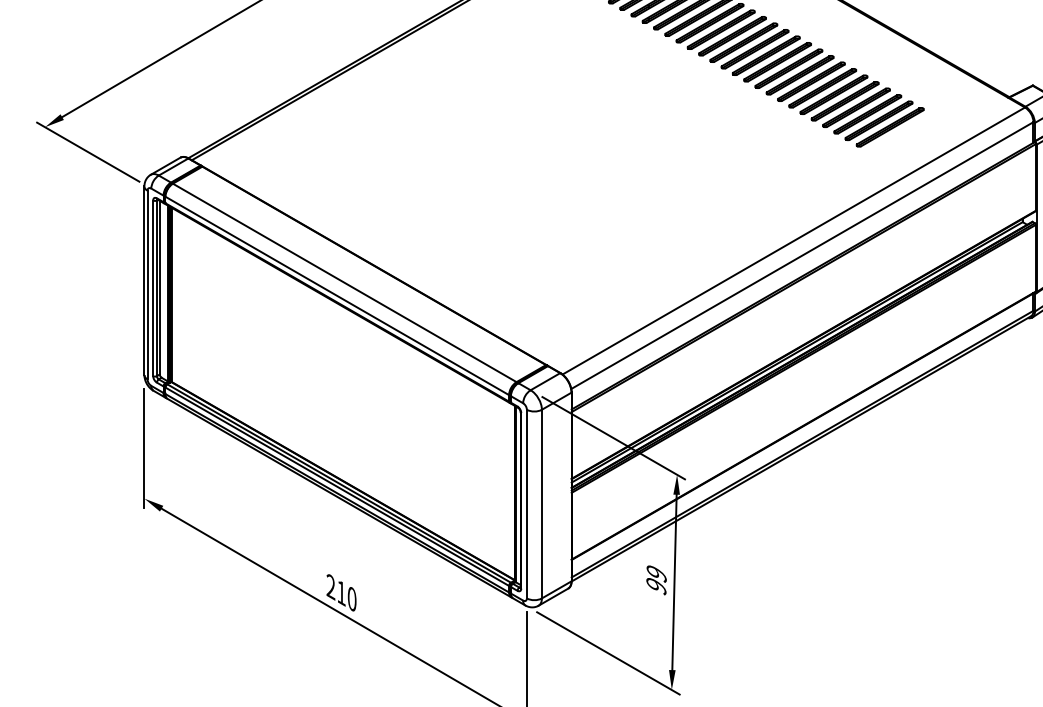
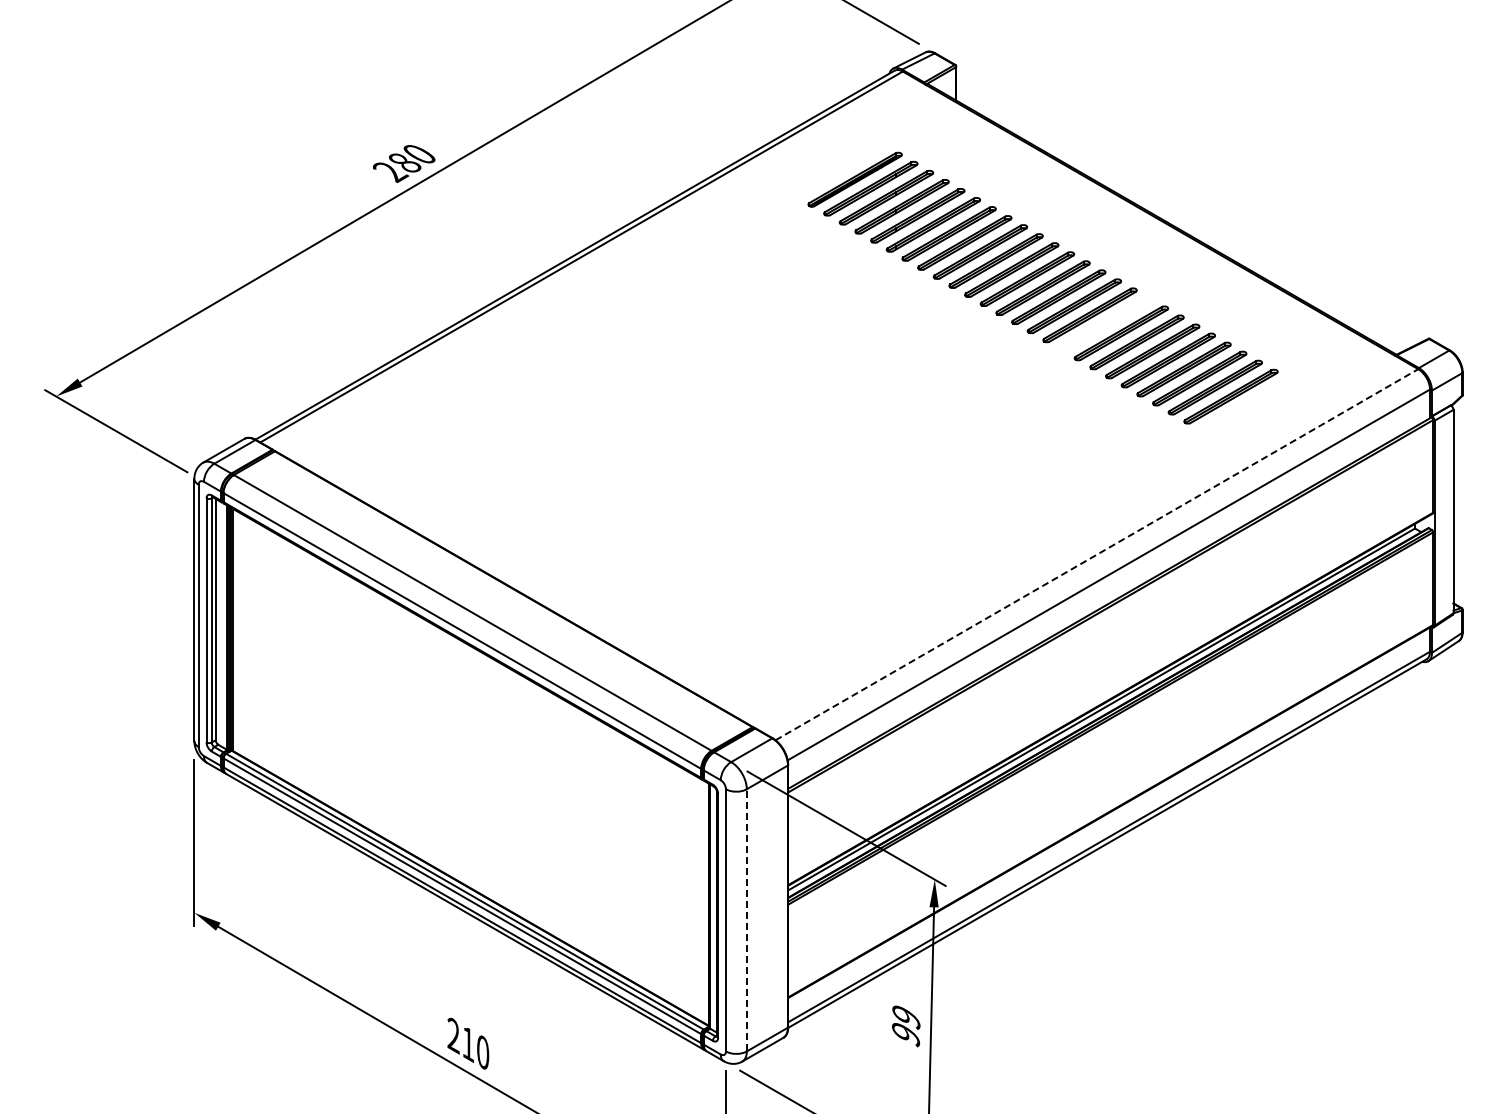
part: (799, 75) -> (1105, 324), removed
line: (794, 240) -> (1097, 554), solid -> dashed
line: (541, 503) -> (746, 919), solid -> dashed

